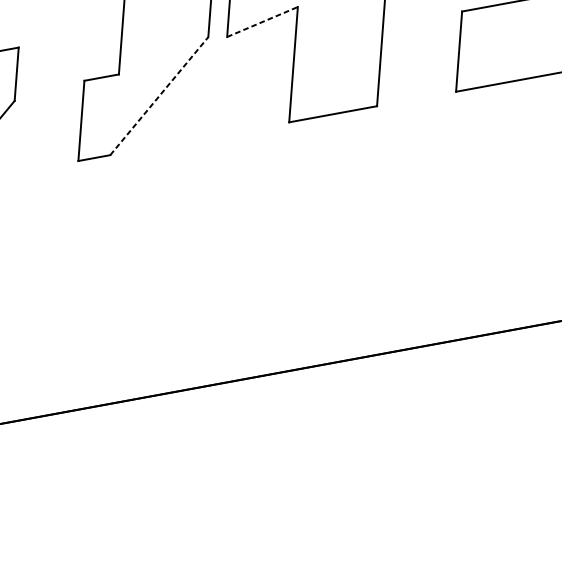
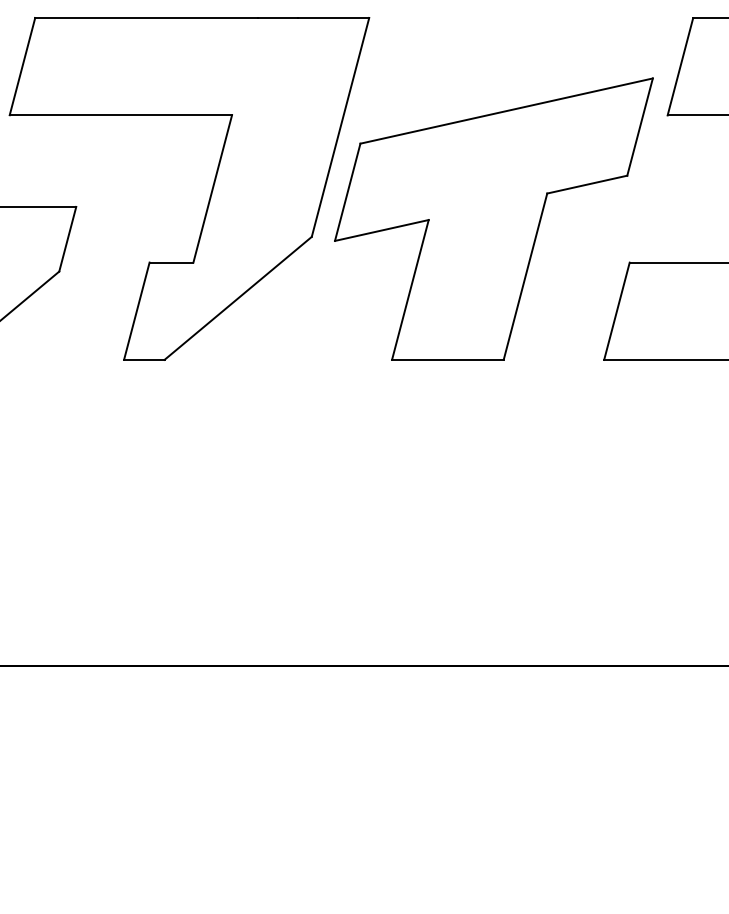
line: (263, 21) -> (382, 230), dashed -> solid
line: (159, 96) -> (238, 298), dashed -> solid

